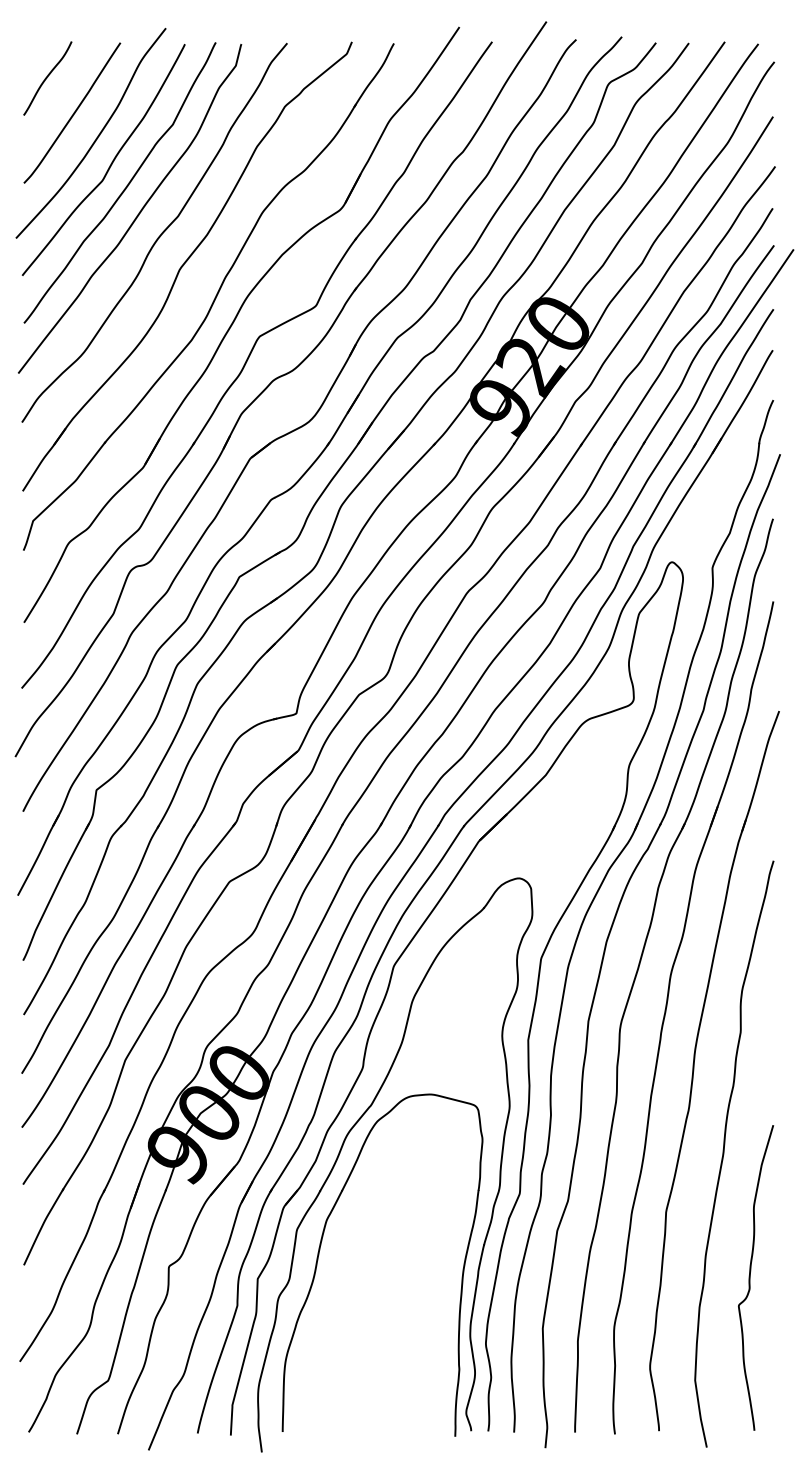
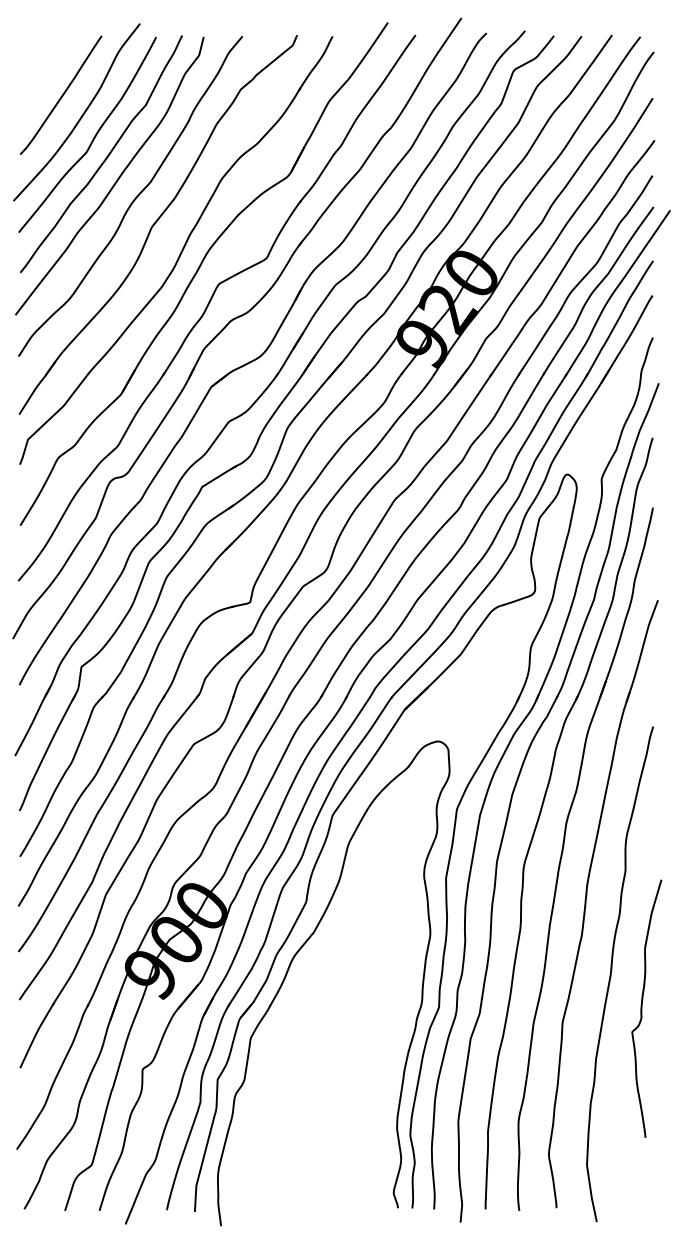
curve: (47, 78) -> (40, 66), removed
part: (320, 1250) -> (270, 1055), removed
curve: (750, 1277) -> (642, 1008), moved

